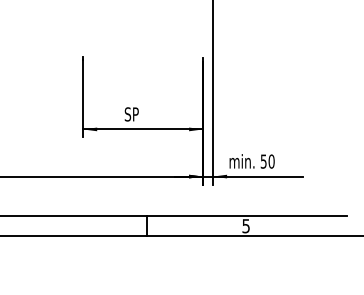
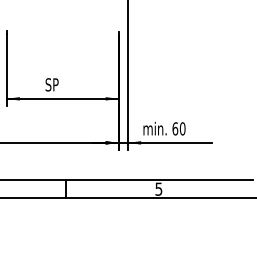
text: (263, 161) -> (175, 128), 50 -> 60

